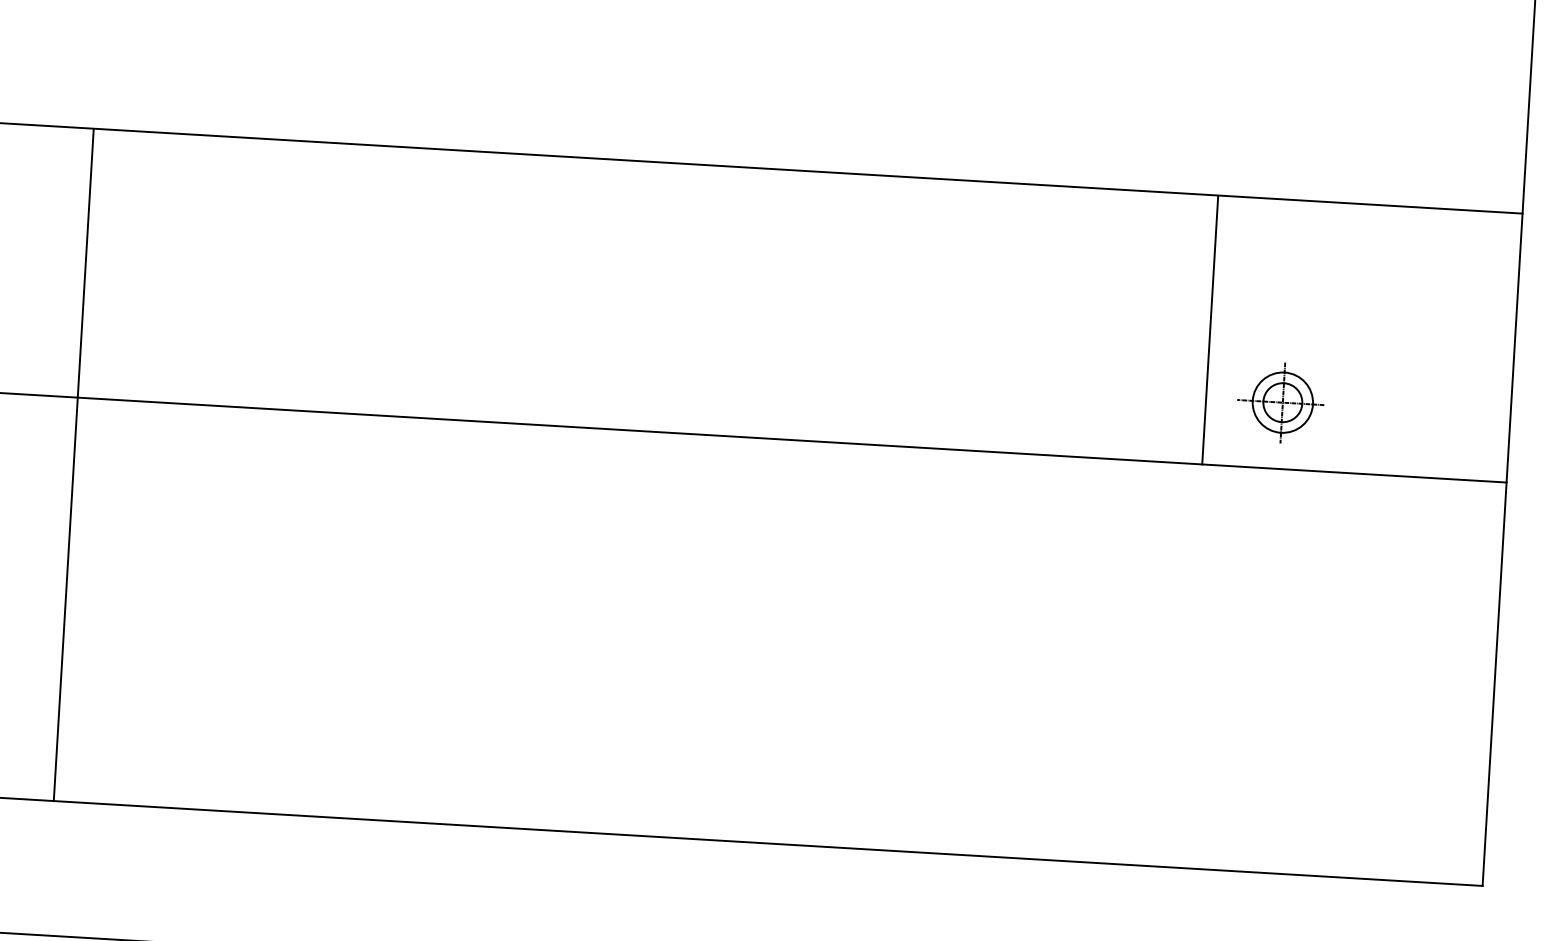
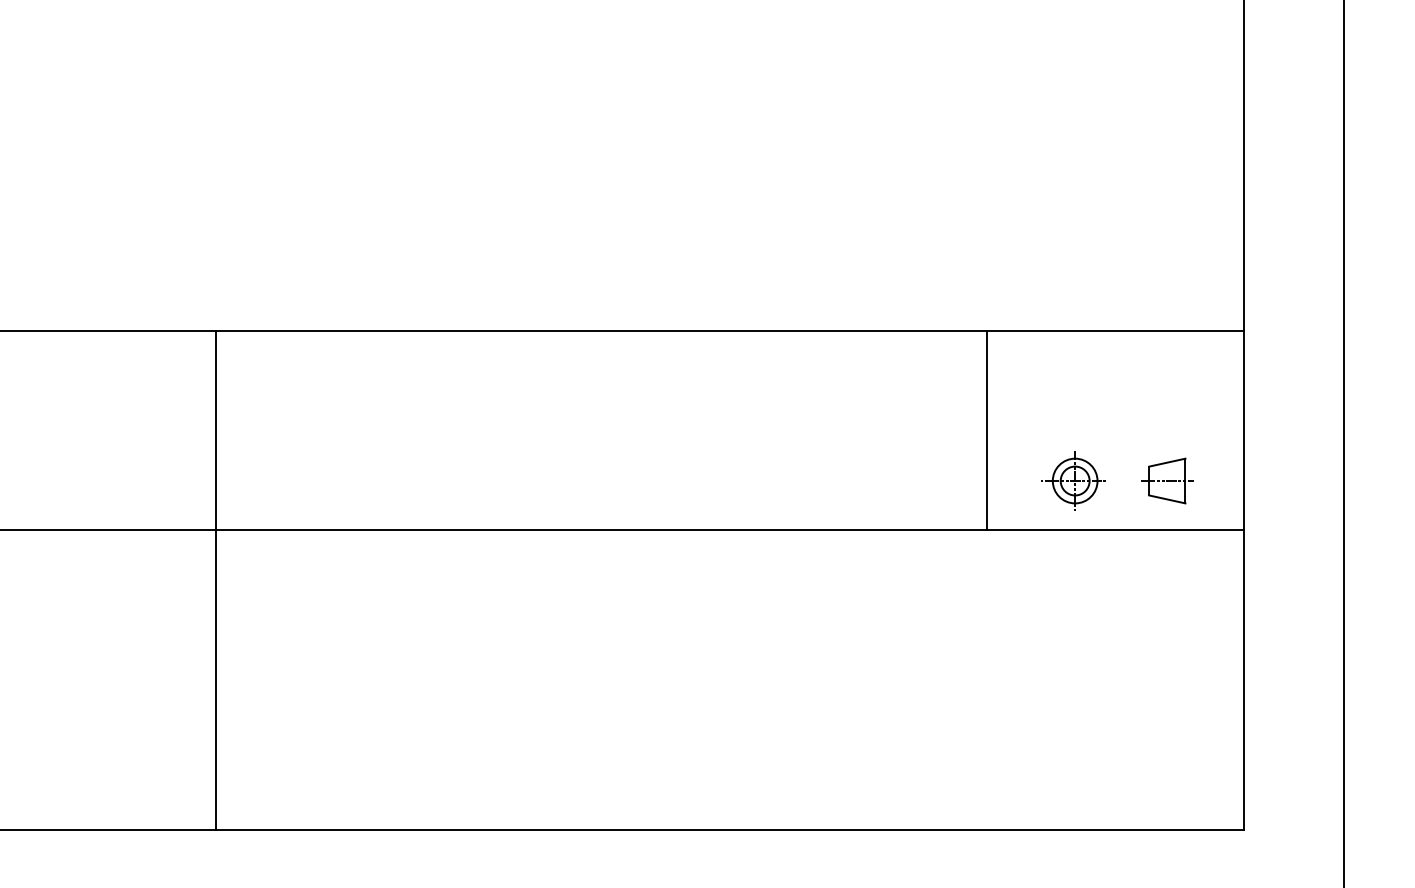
line: (1210, 330) -> (987, 430), moved
part: (1407, 409) -> (1167, 480), added
line: (74, 465) -> (216, 580), moved

